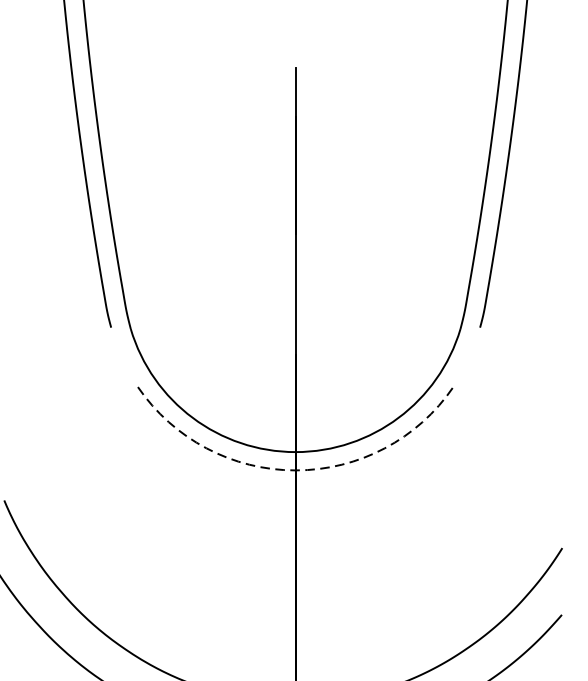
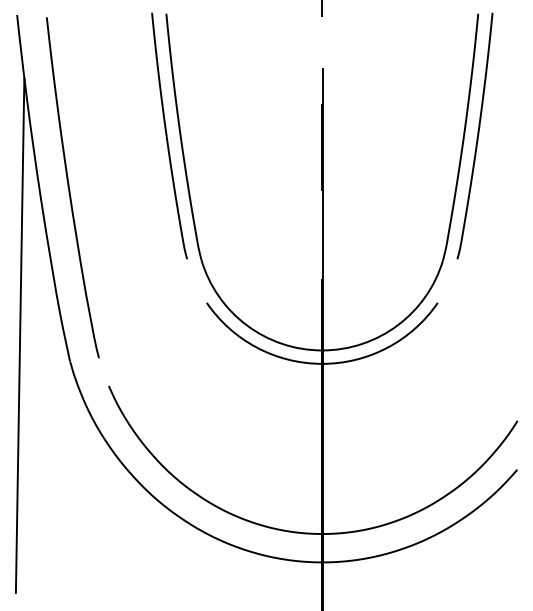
arc: (295, 469) -> (322, 363), dashed -> solid

